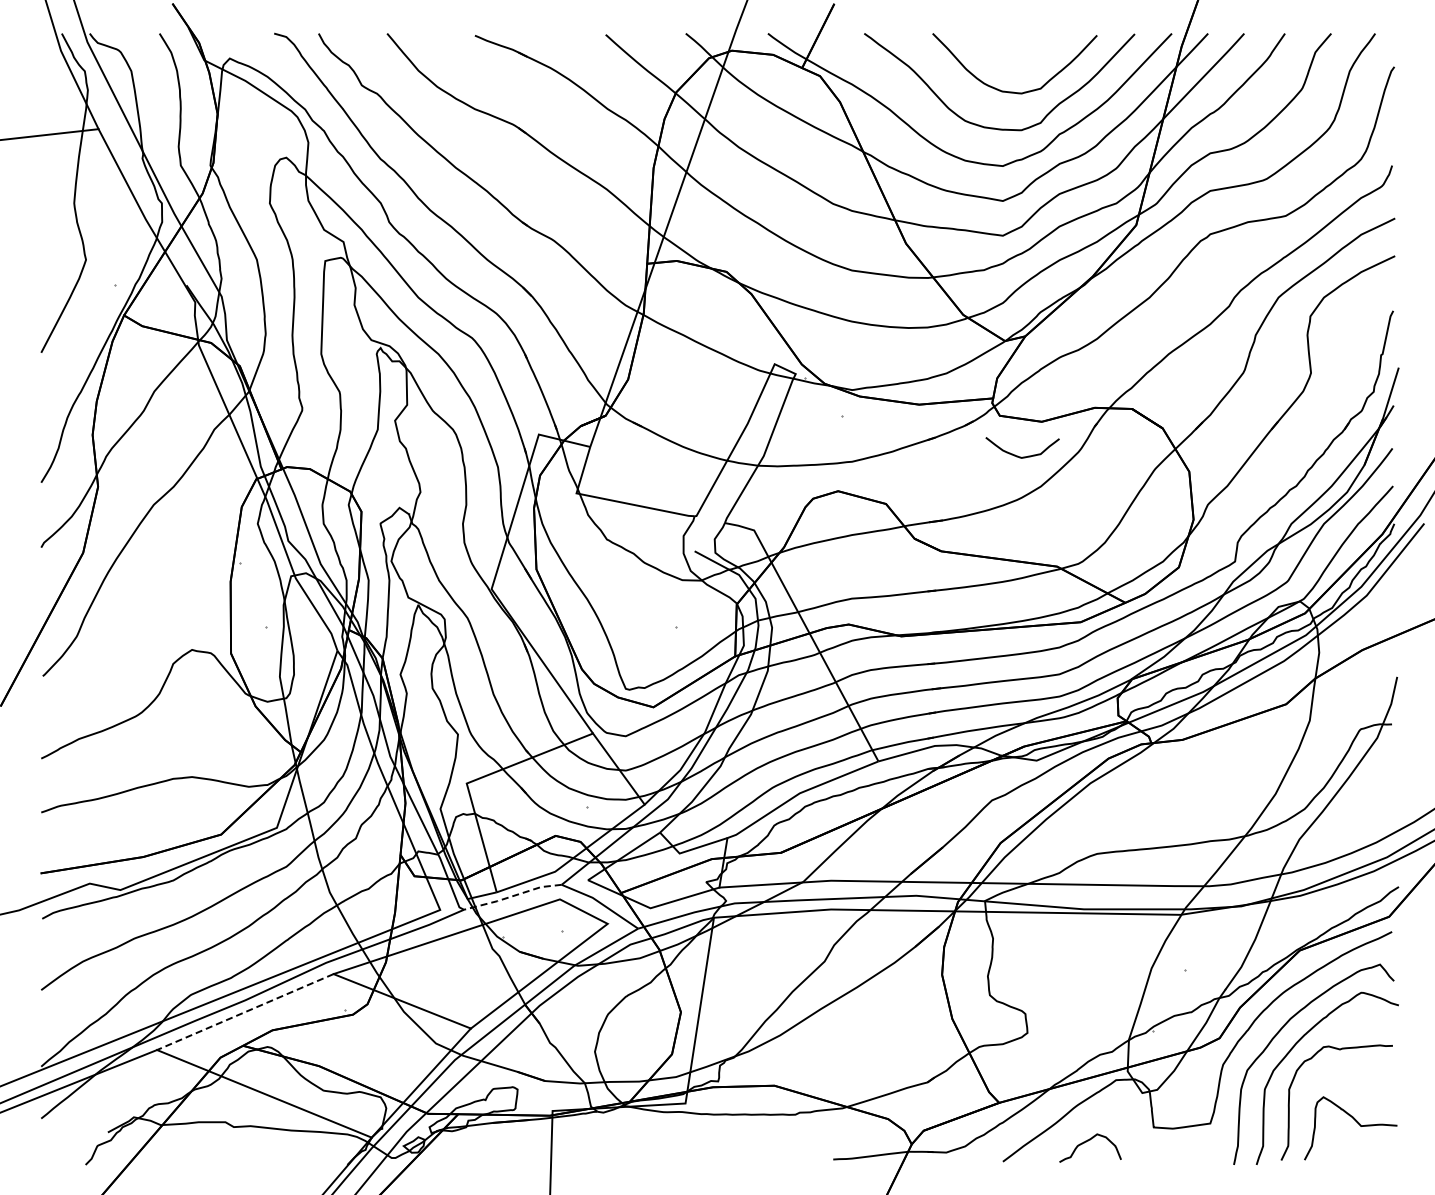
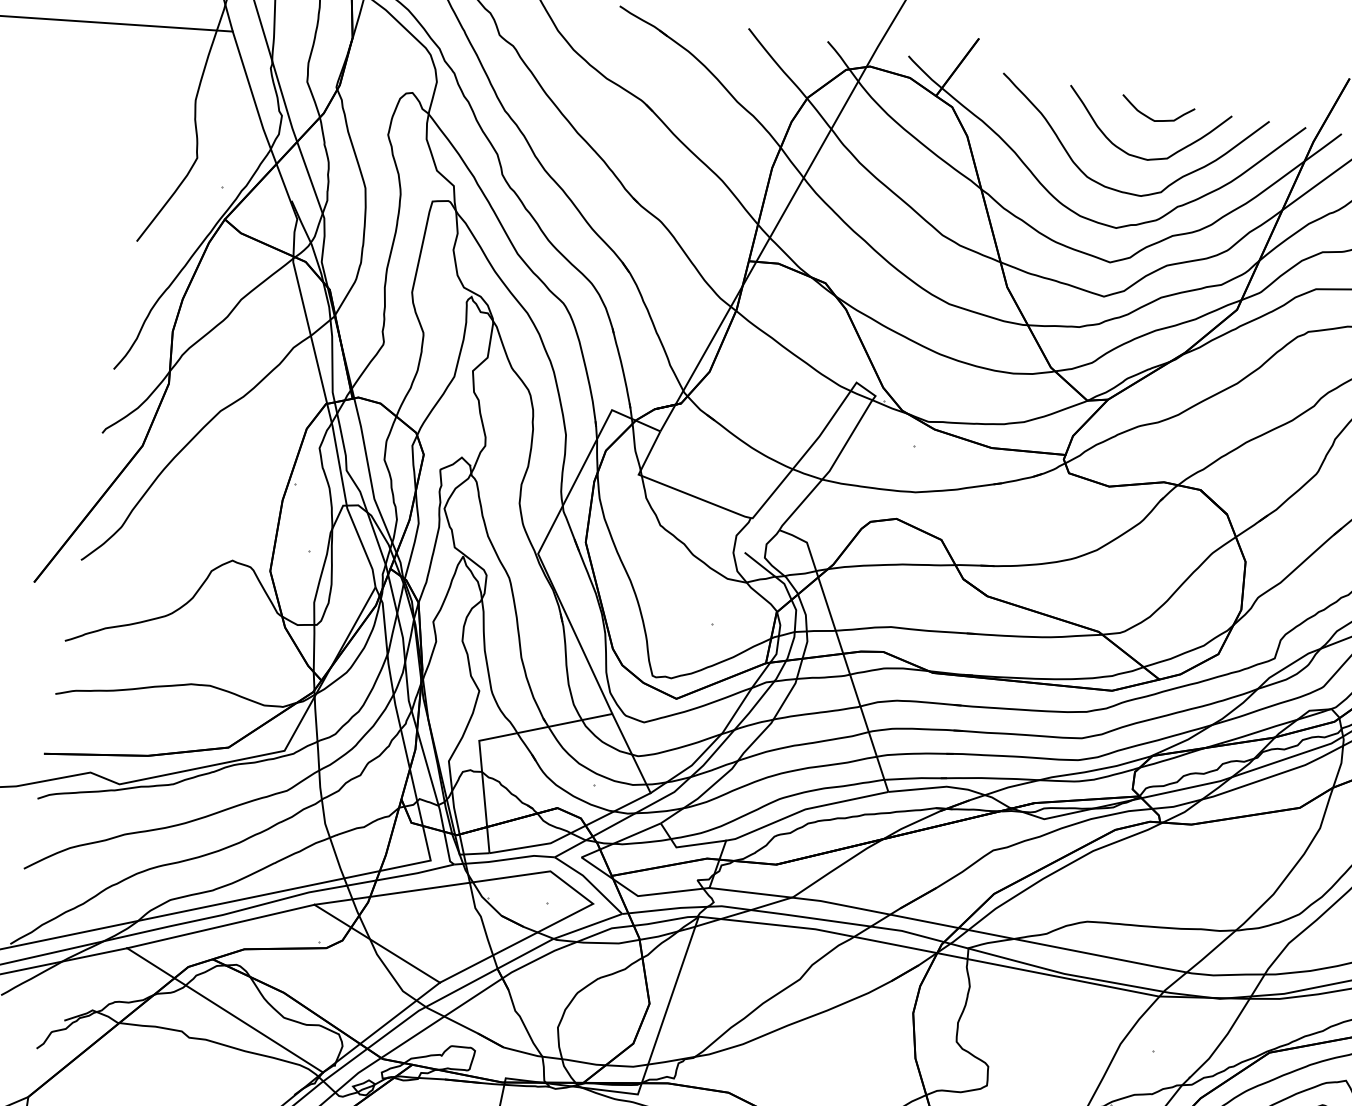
curve: (1022, 456) -> (1155, 119), moved
line: (512, 896) -> (504, 860), dashed -> solid
line: (244, 1012) -> (219, 926), dashed -> solid

